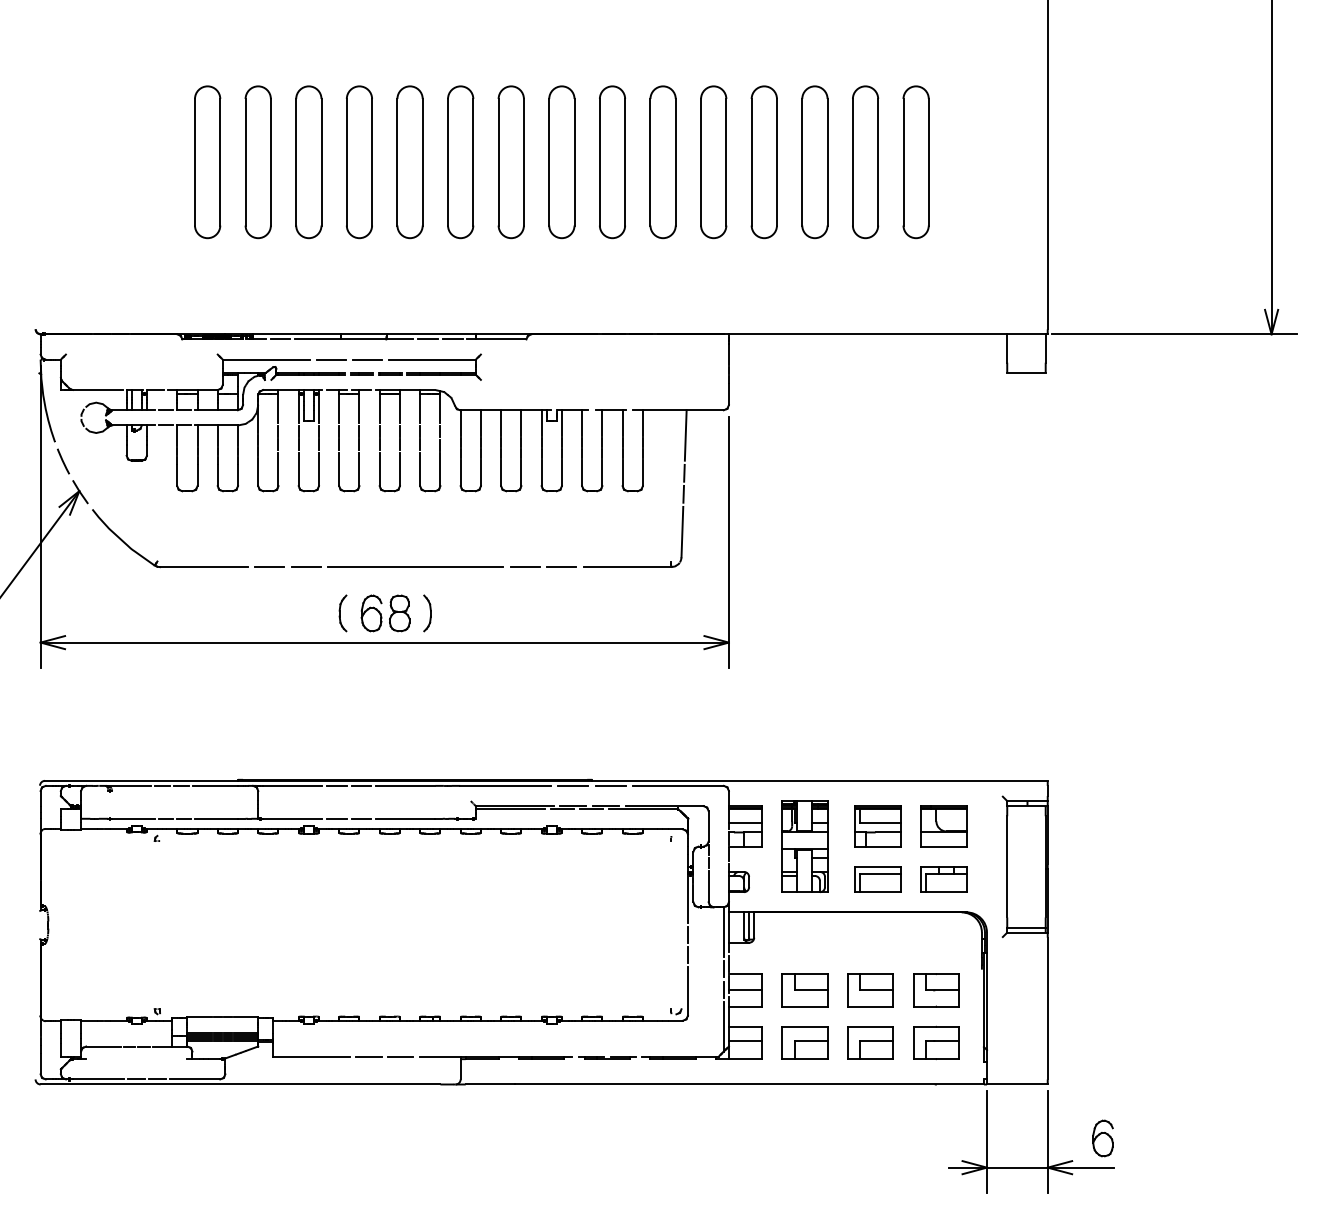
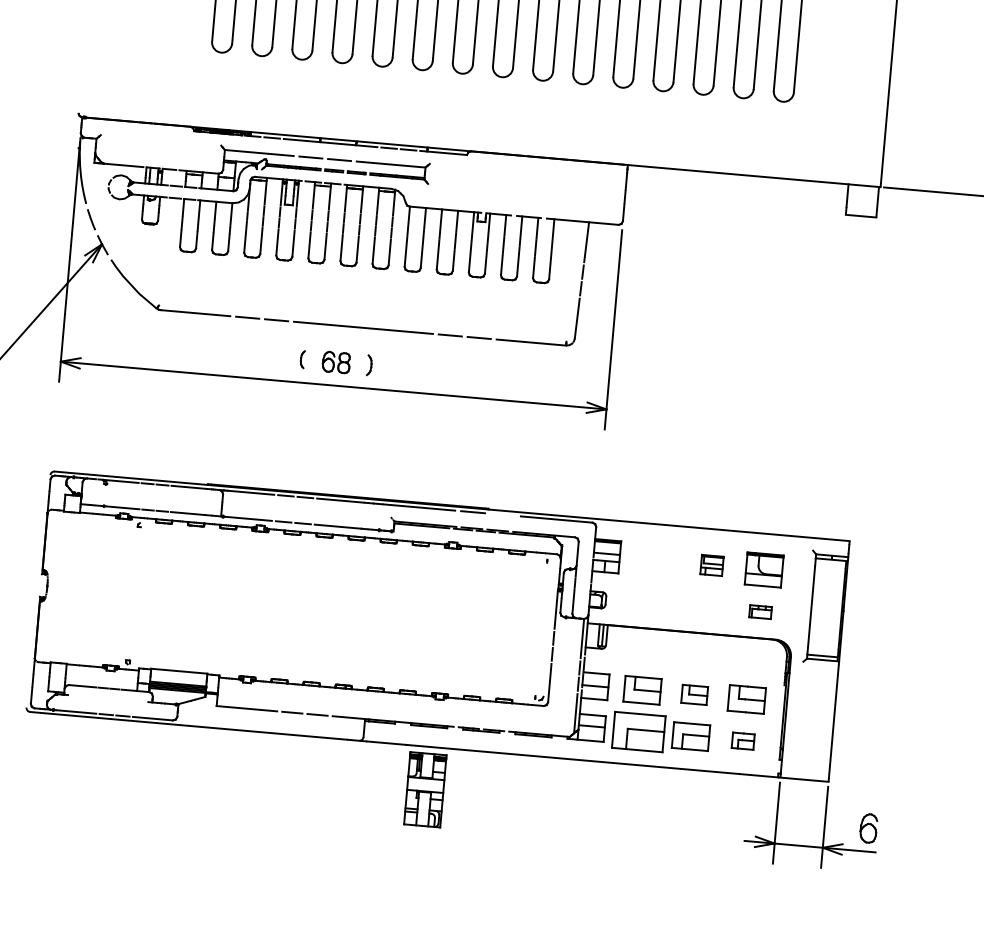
part: (342, 613) -> (302, 359), size x0.6
part: (385, 613) -> (336, 362), size x0.7
part: (427, 613) -> (369, 365), size x0.7
line: (610, 785) -> (502, 514), removed
part: (877, 826) -> (711, 565), size x0.6
part: (804, 846) -> (425, 789), moved
part: (877, 879) -> (707, 607), removed
part: (943, 879) -> (760, 612), size x0.6
part: (870, 990) -> (694, 695), size x0.7
part: (804, 1042) -> (638, 731), size x1.4
part: (936, 1042) -> (743, 740), size x0.6

